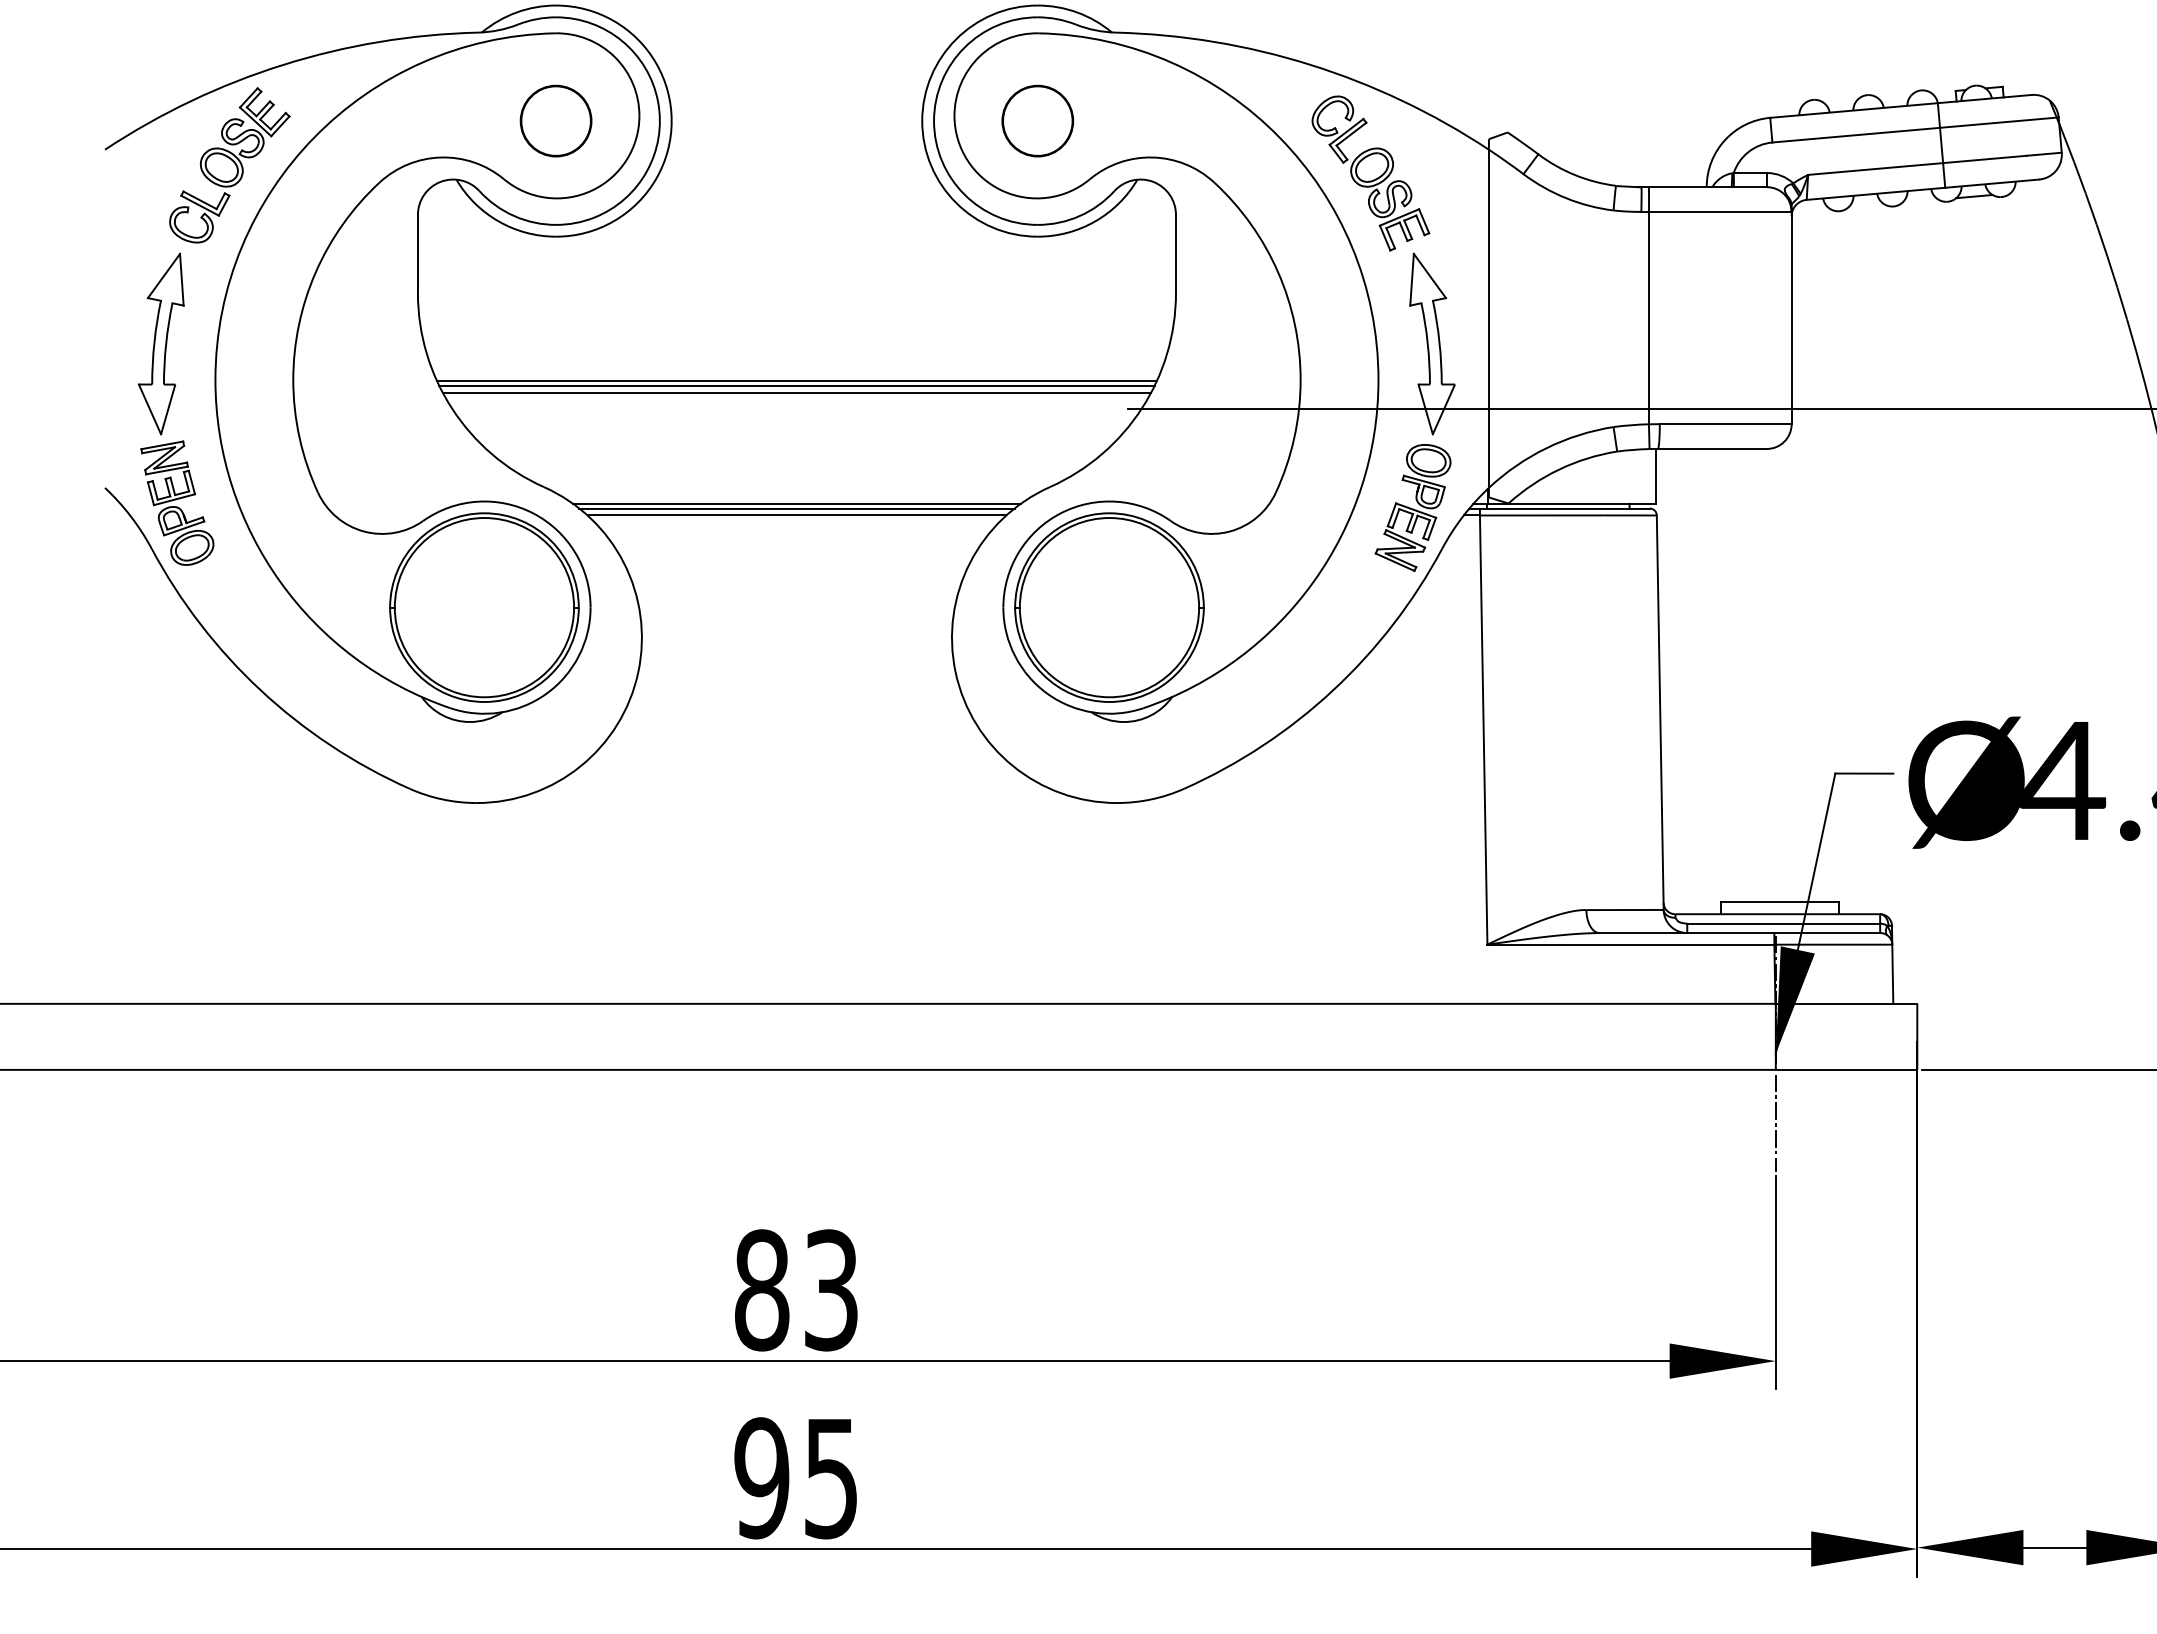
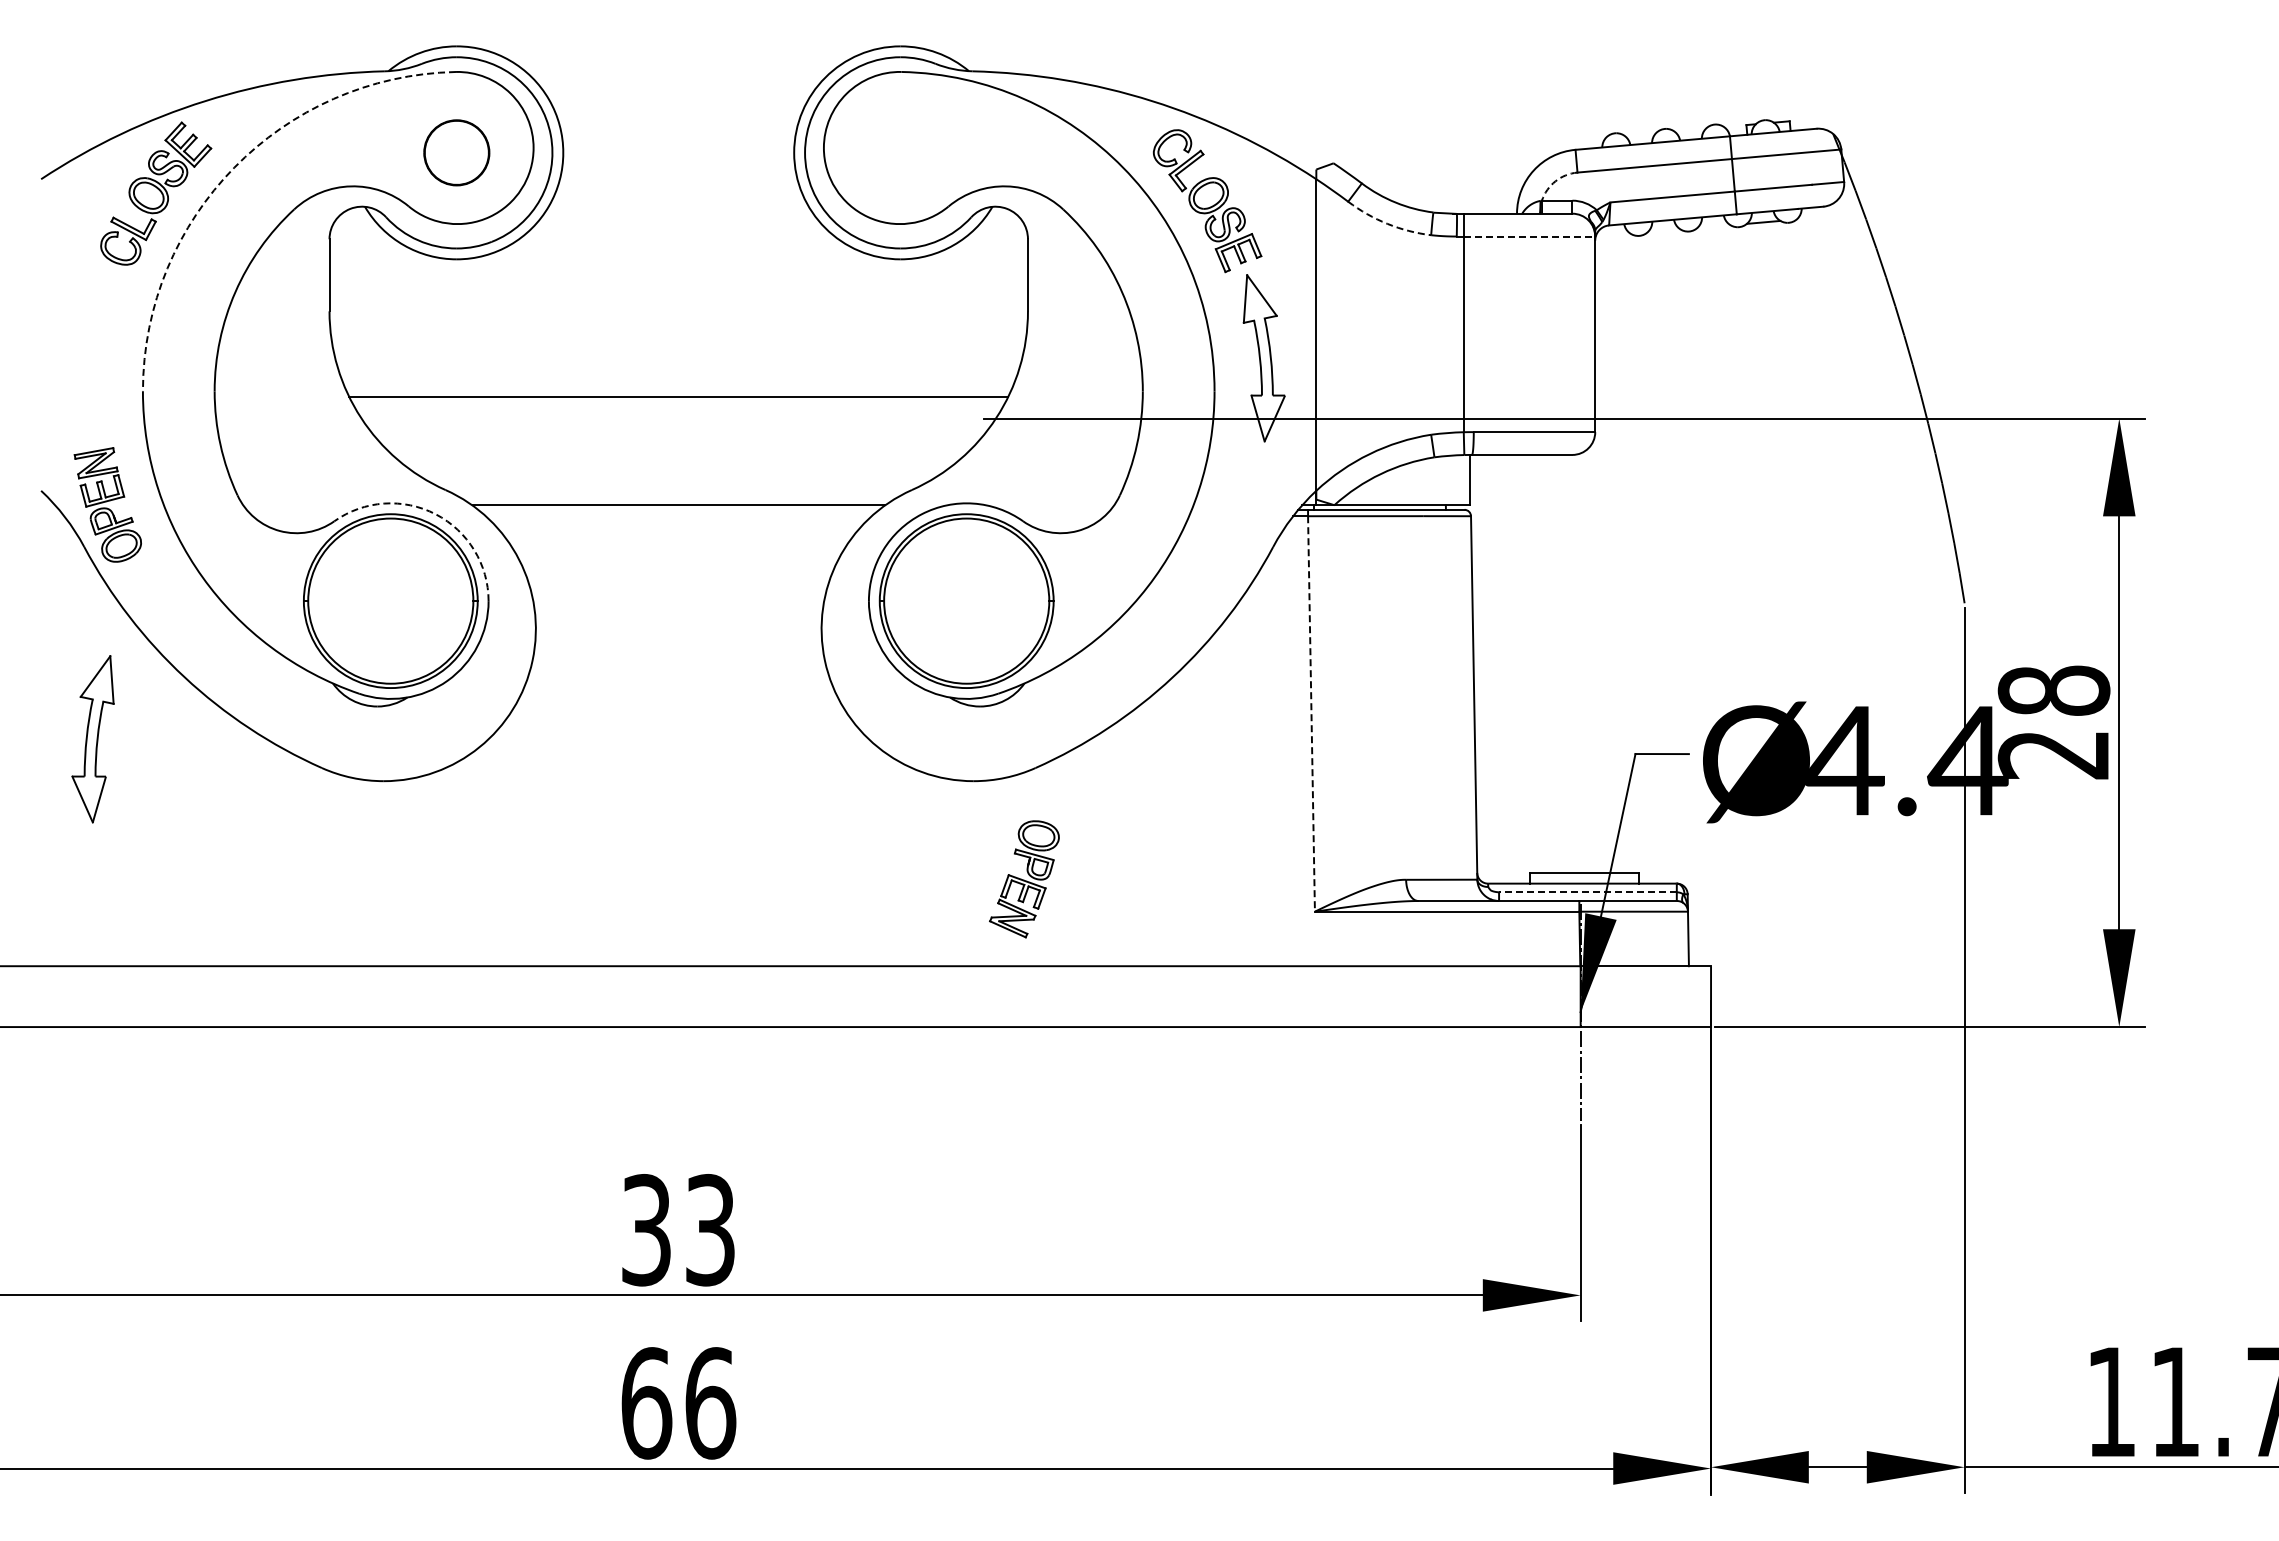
part: (1037, 120) -> (900, 152), removed
arc: (314, 137) -> (234, 167), solid -> dashed
arc: (1748, 152) -> (1555, 181), solid -> dashed
arc: (1566, 197) -> (1387, 223), solid -> dashed
line: (1720, 211) -> (1529, 236), solid -> dashed
part: (160, 344) -> (92, 739), moved
line: (796, 381) -> (678, 392), removed
line: (796, 392) -> (678, 402), removed
line: (796, 508) -> (678, 509), removed
part: (1413, 508) -> (1024, 879), moved
arc: (532, 513) -> (435, 514), solid -> dashed
line: (796, 515) -> (678, 516), removed
line: (1483, 729) -> (1311, 713), solid -> dashed
line: (1783, 923) -> (1587, 892), solid -> dashed
text: (761, 1290) -> (646, 1230), 83 -> 33
text: (796, 1478) -> (678, 1403), 95 -> 66

